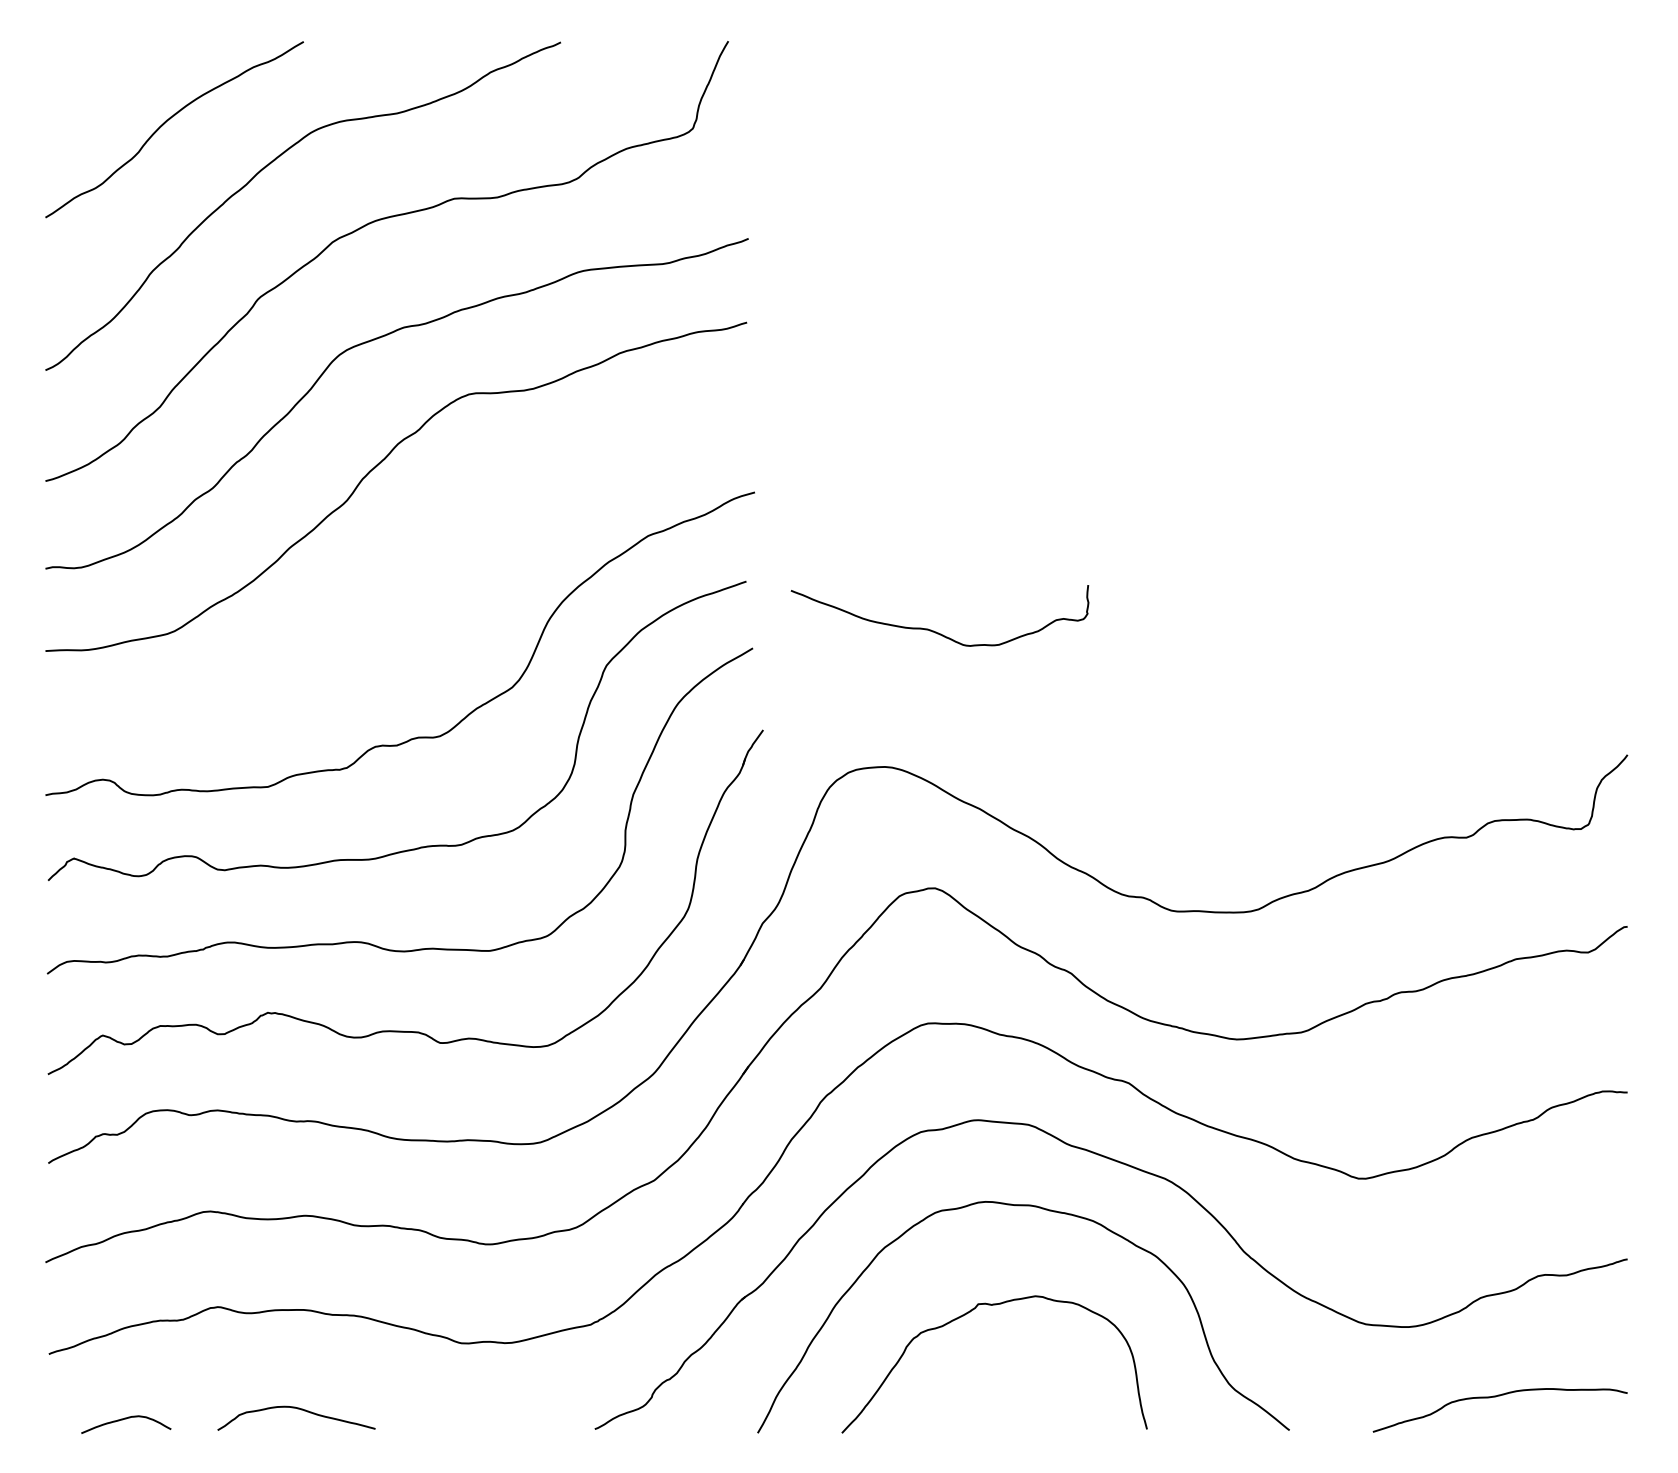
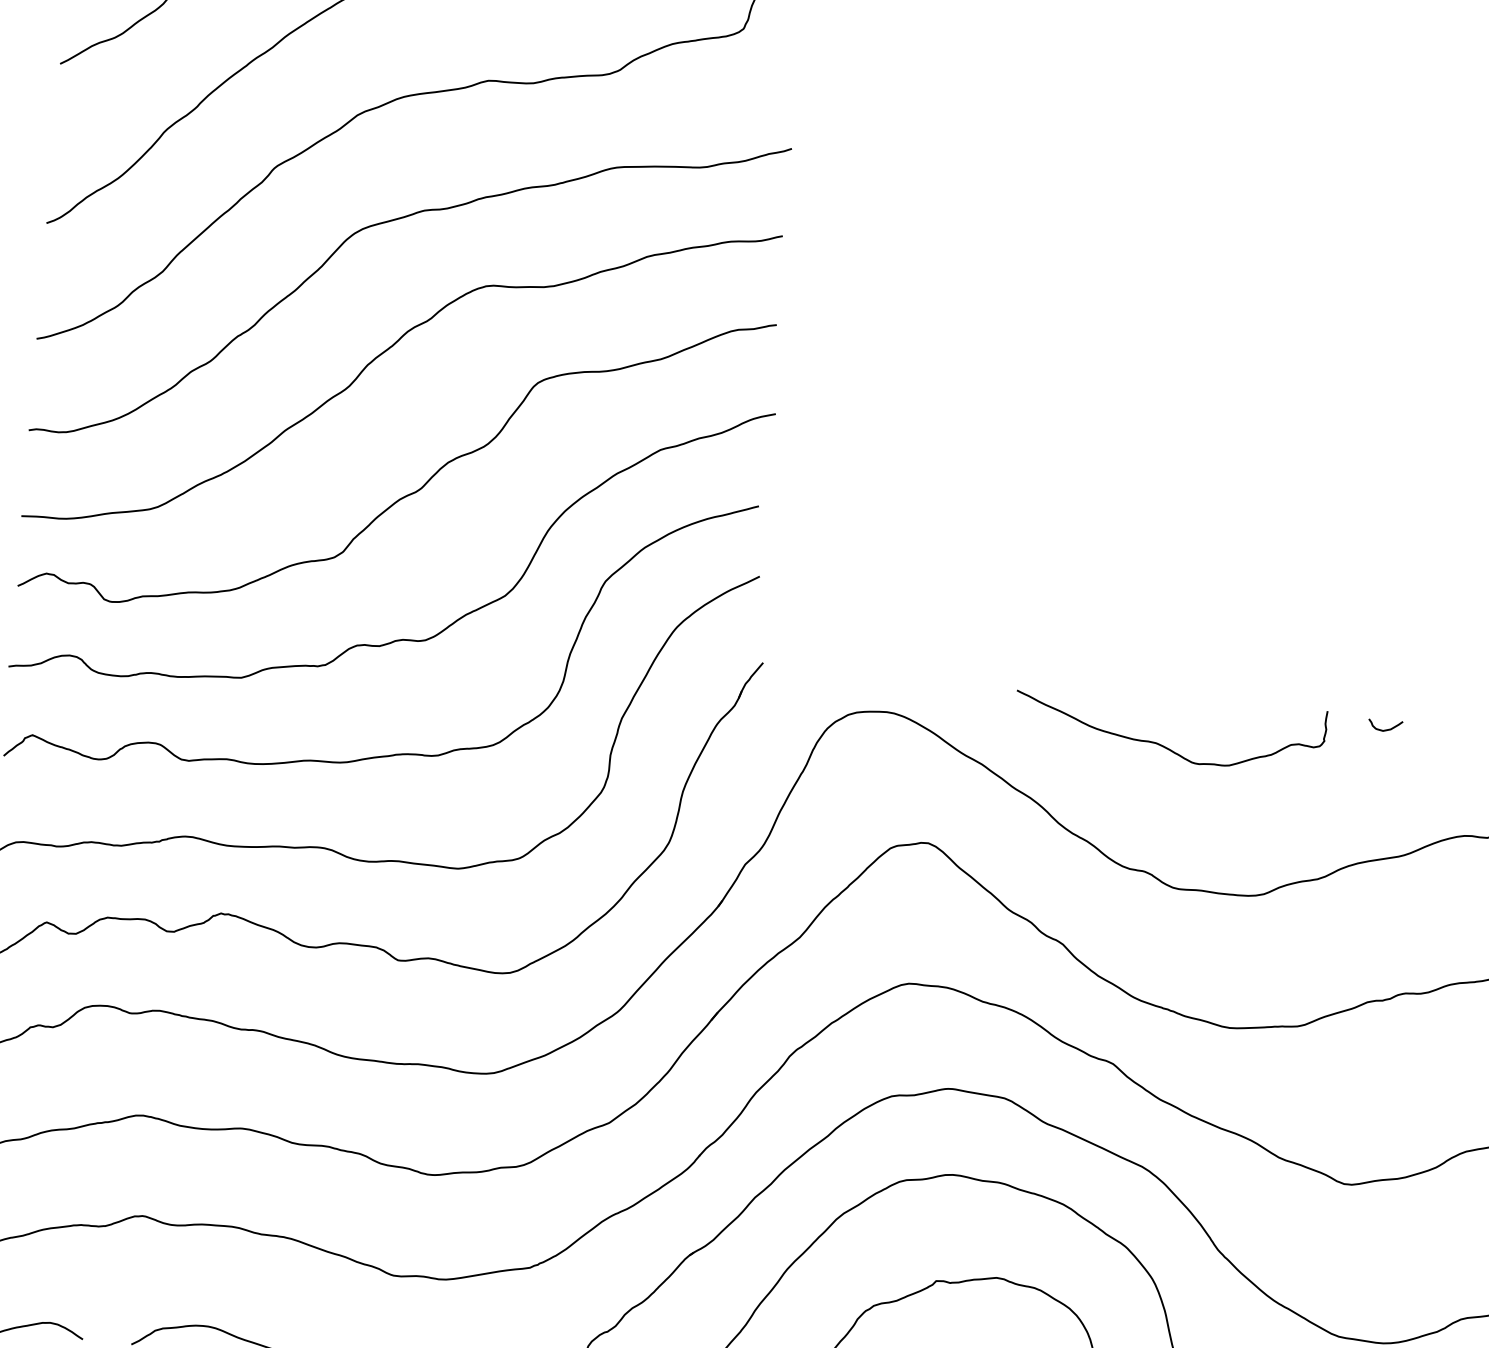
curve: (413, 597) -> (410, 493), added
curve: (931, 629) -> (1160, 743), moved
curve: (1360, 742) -> (1385, 729), added

